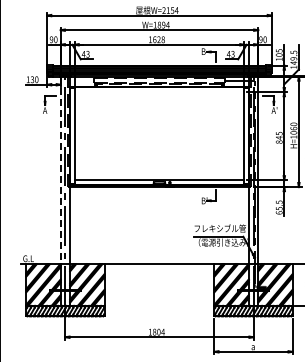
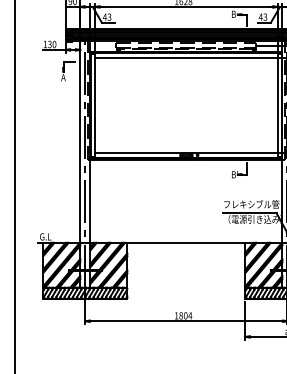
line: (159, 92) -> (186, 58), added
line: (60, 170) -> (80, 142), dashed -> solid

